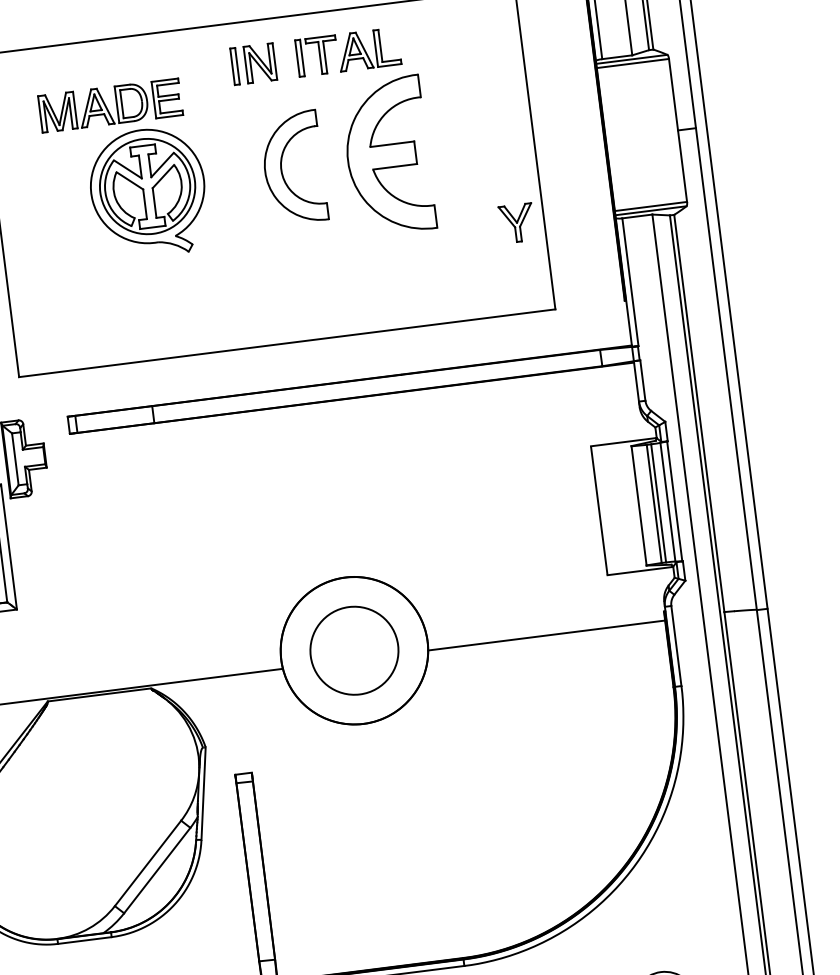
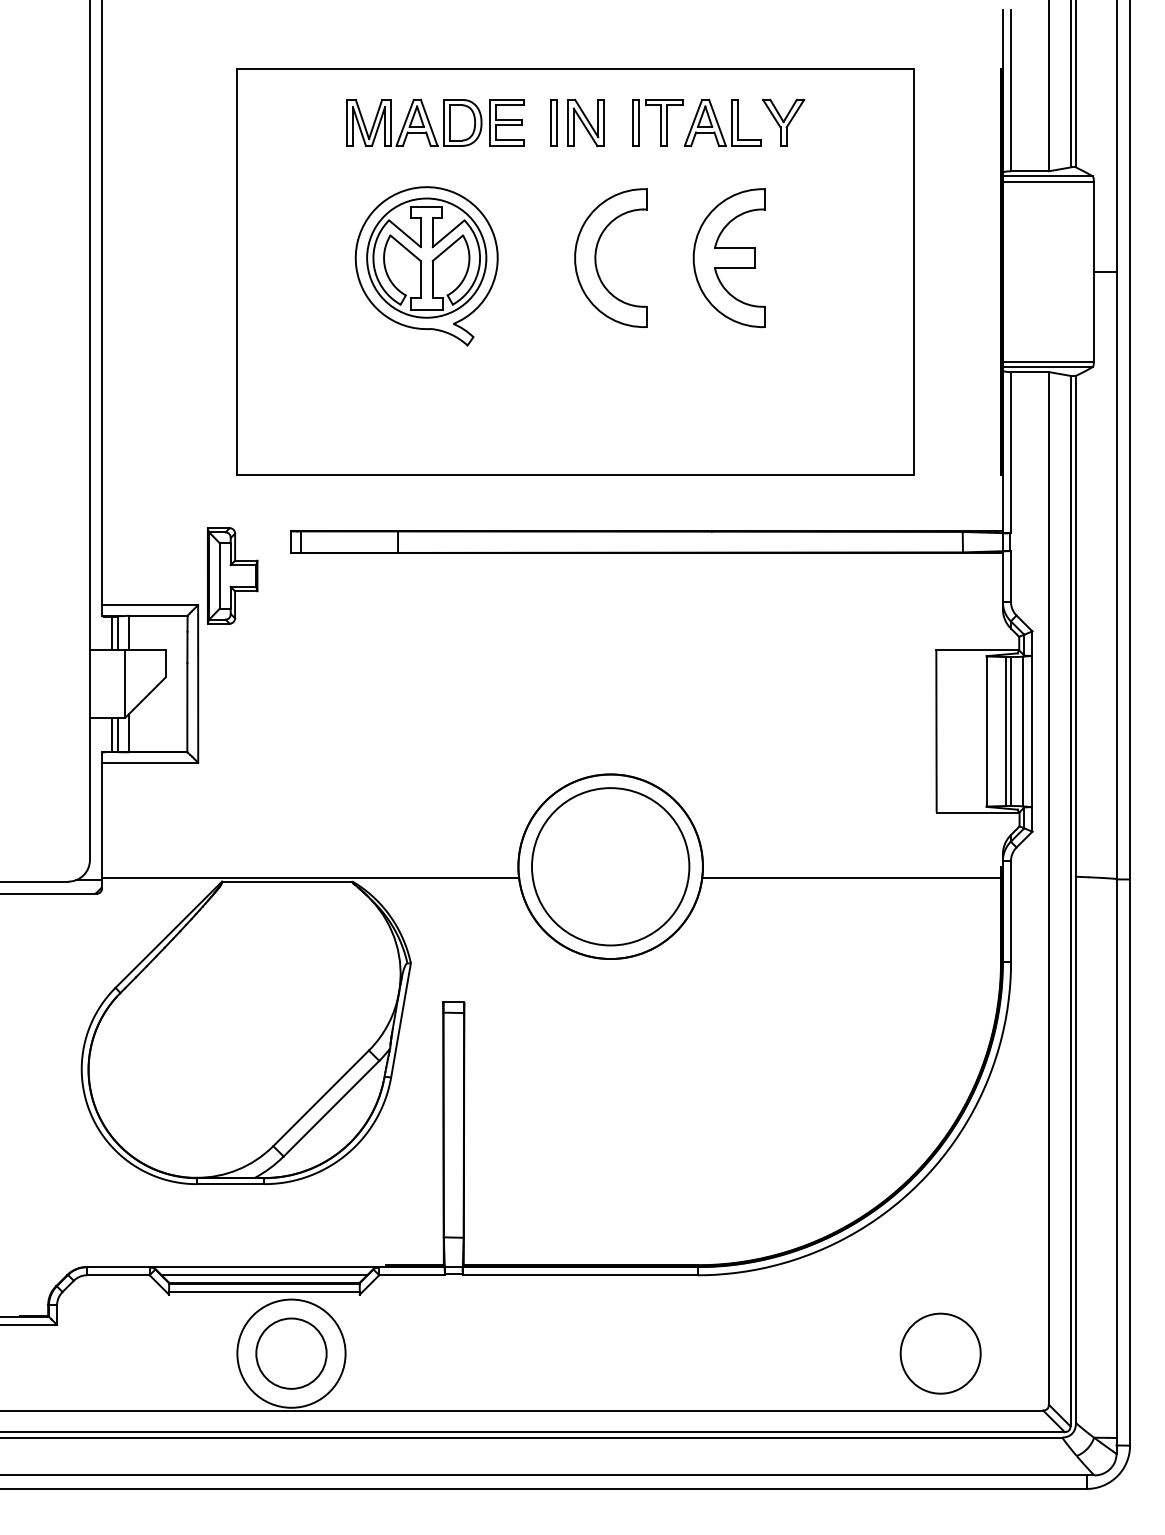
part: (110, 105) -> (435, 122), moved
part: (386, 155) -> (728, 257), size x0.71
part: (517, 223) -> (783, 122), moved
circle: (354, 650) -> (610, 866), size x1.43

